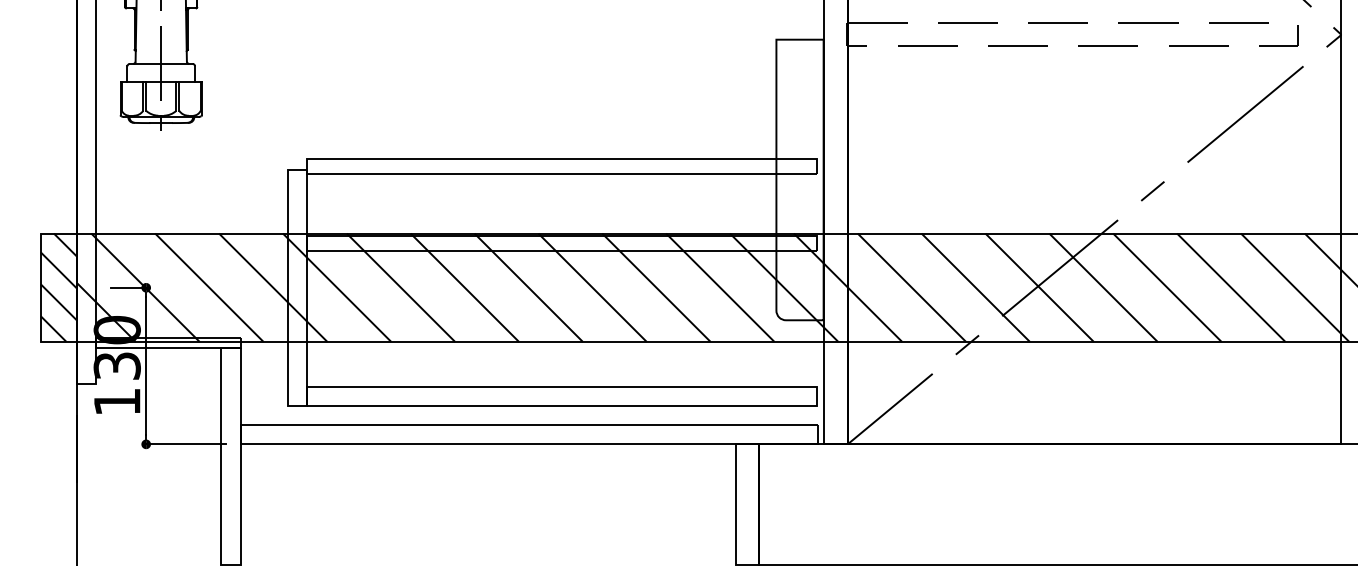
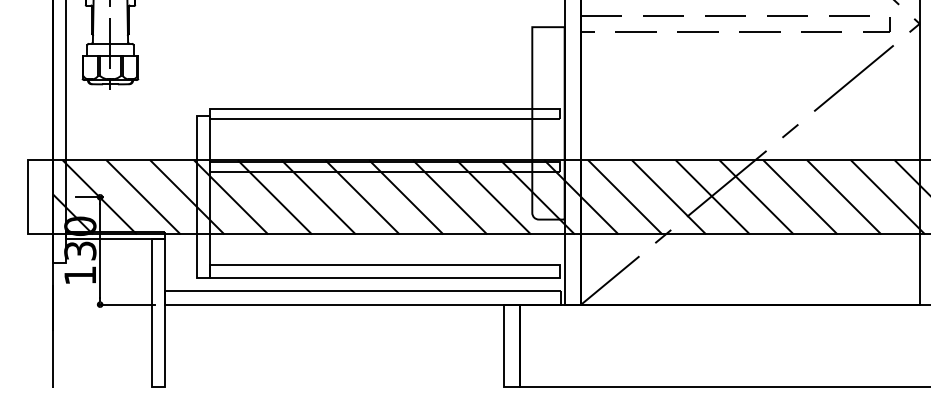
hatch: (57, 288) -> (39, 197), removed

